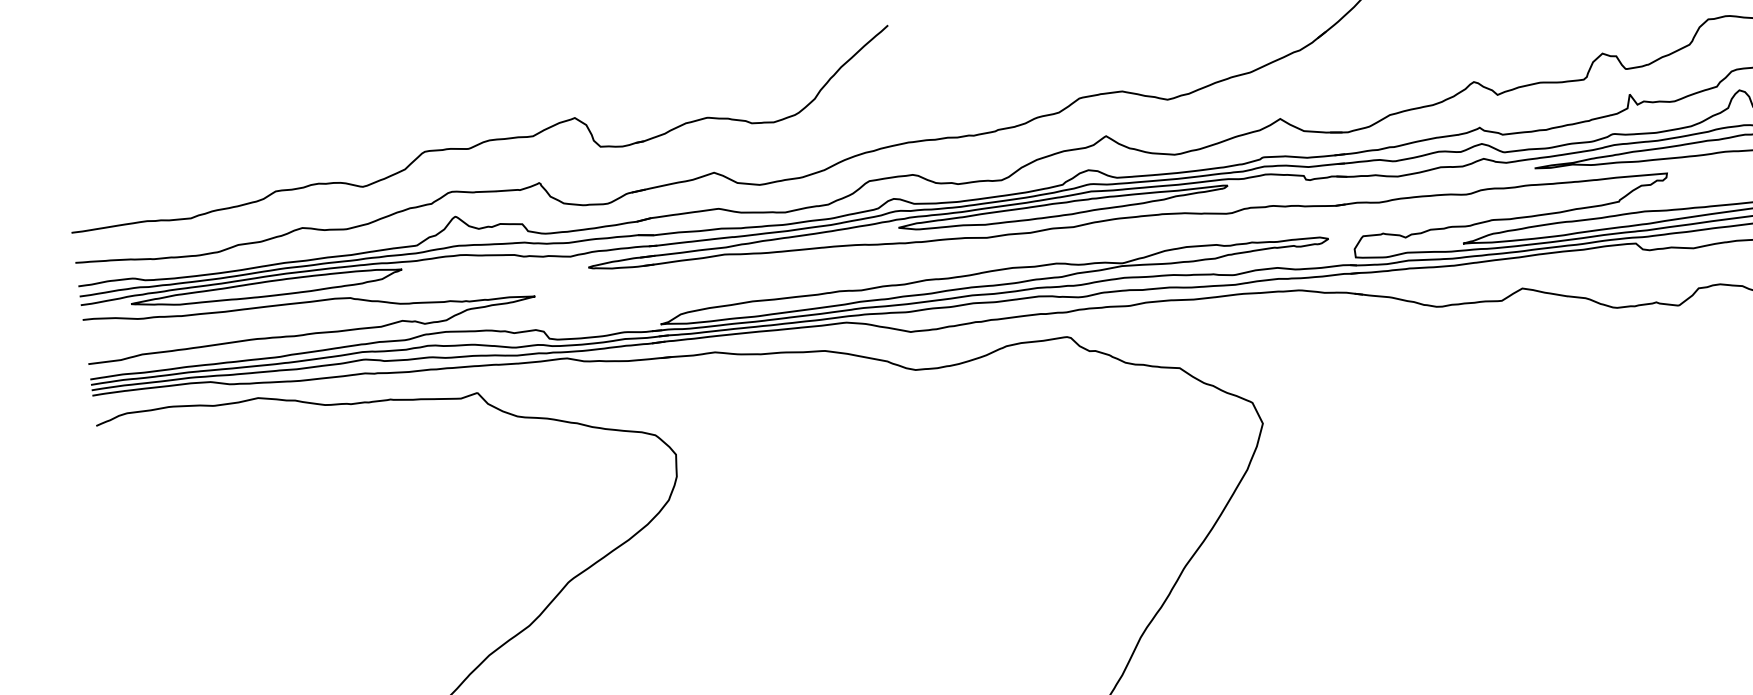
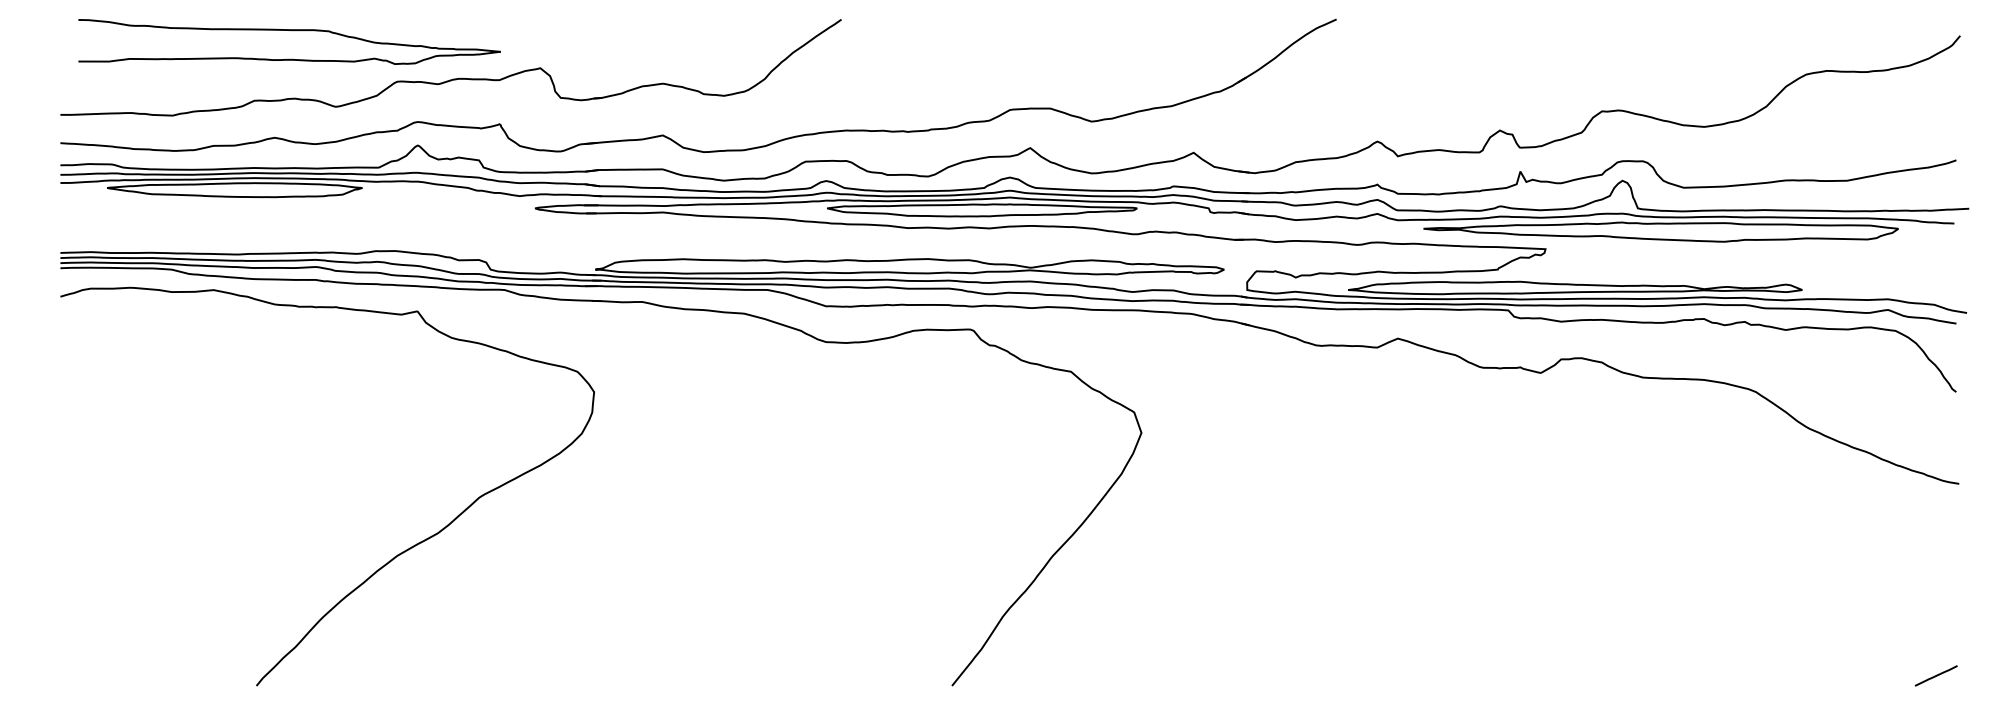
curve: (310, 303) -> (291, 31), moved

